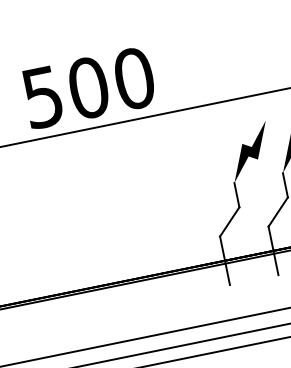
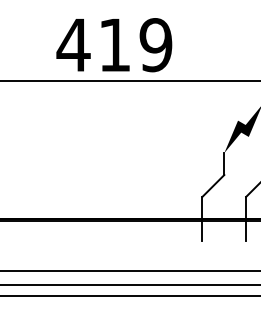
text: (88, 88) -> (114, 45), 500 -> 419

